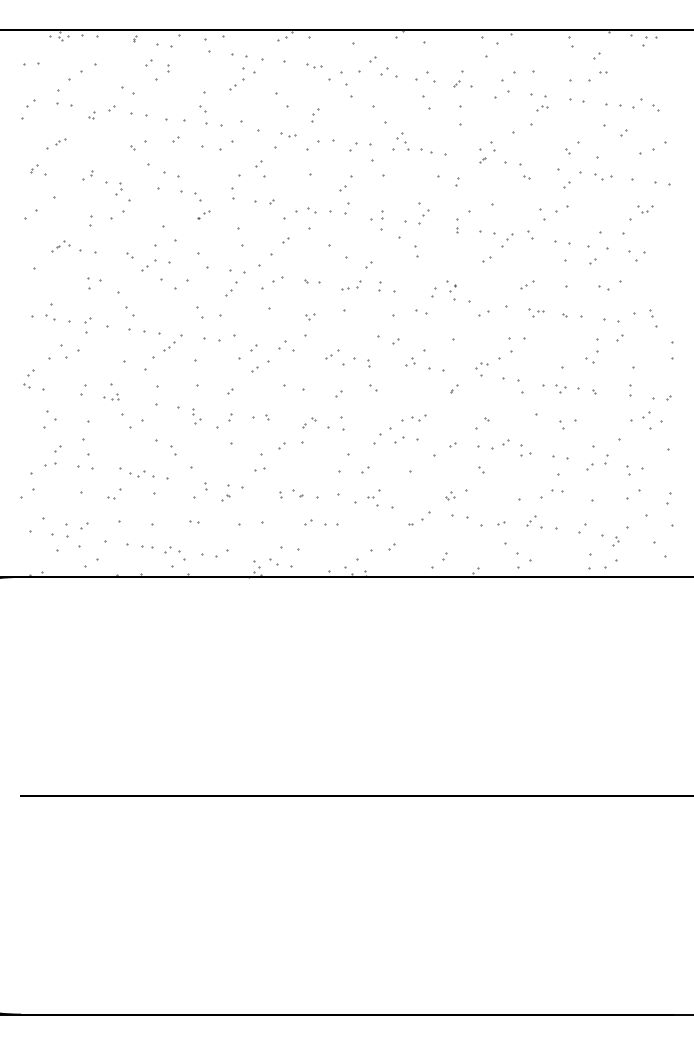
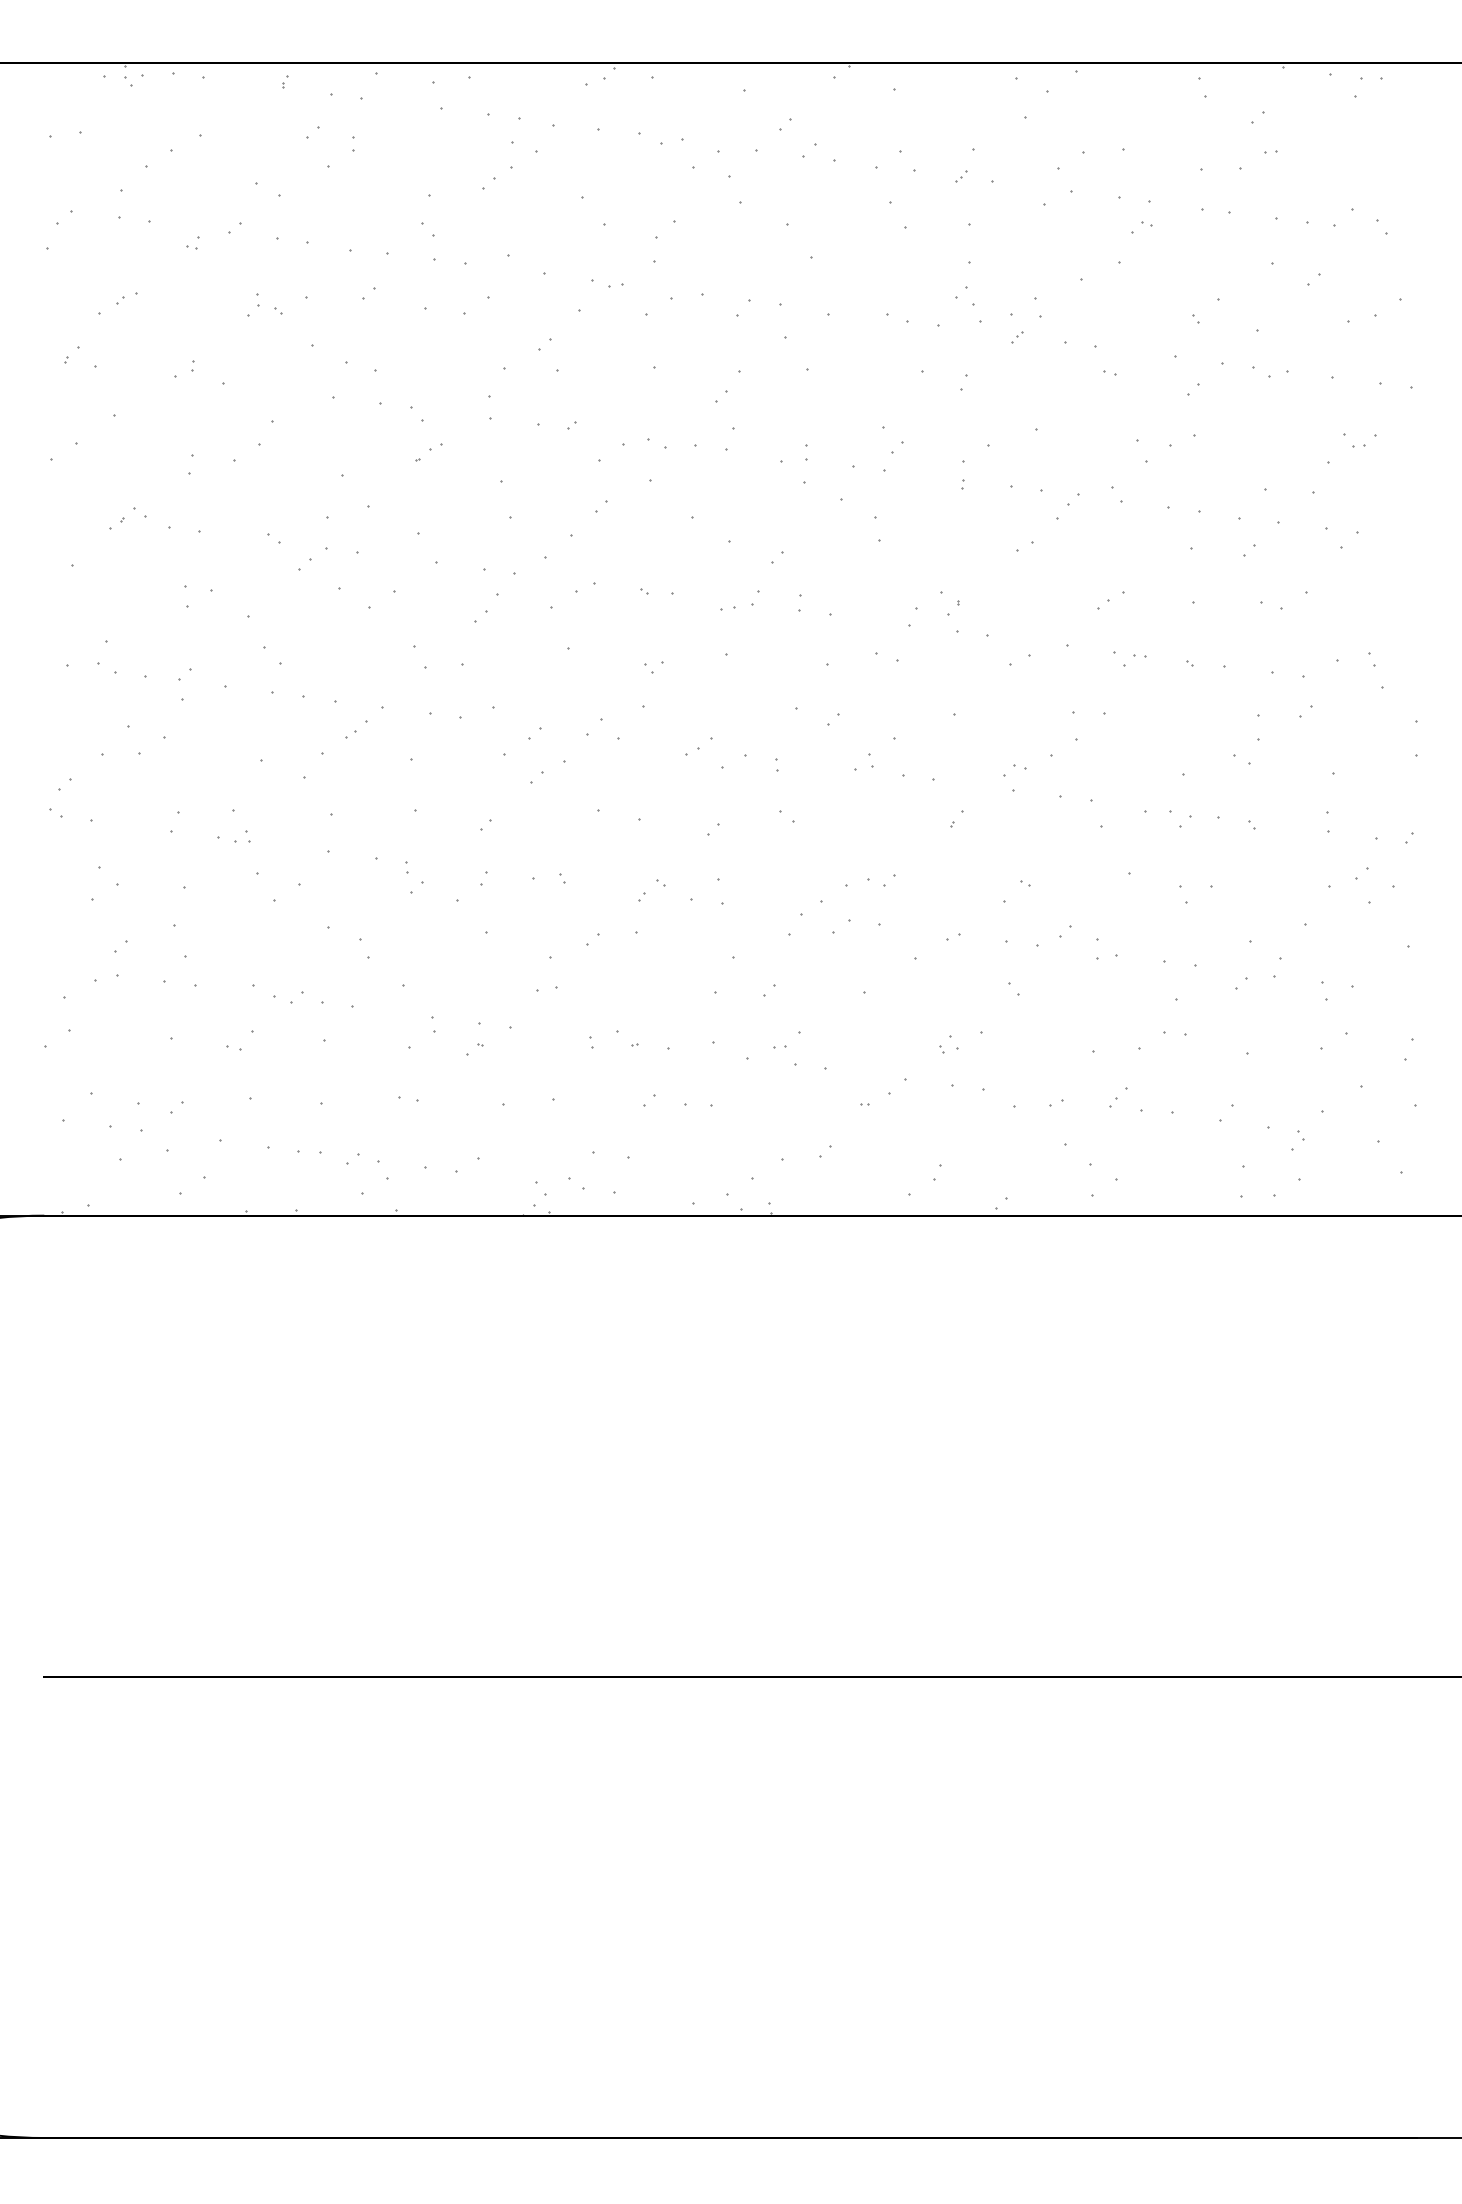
part: (314, 65) -> (662, 137), size x1.4
part: (315, 115) -> (664, 243), size x1.6
part: (402, 141) -> (968, 304), moved
part: (118, 188) -> (253, 304), moved

